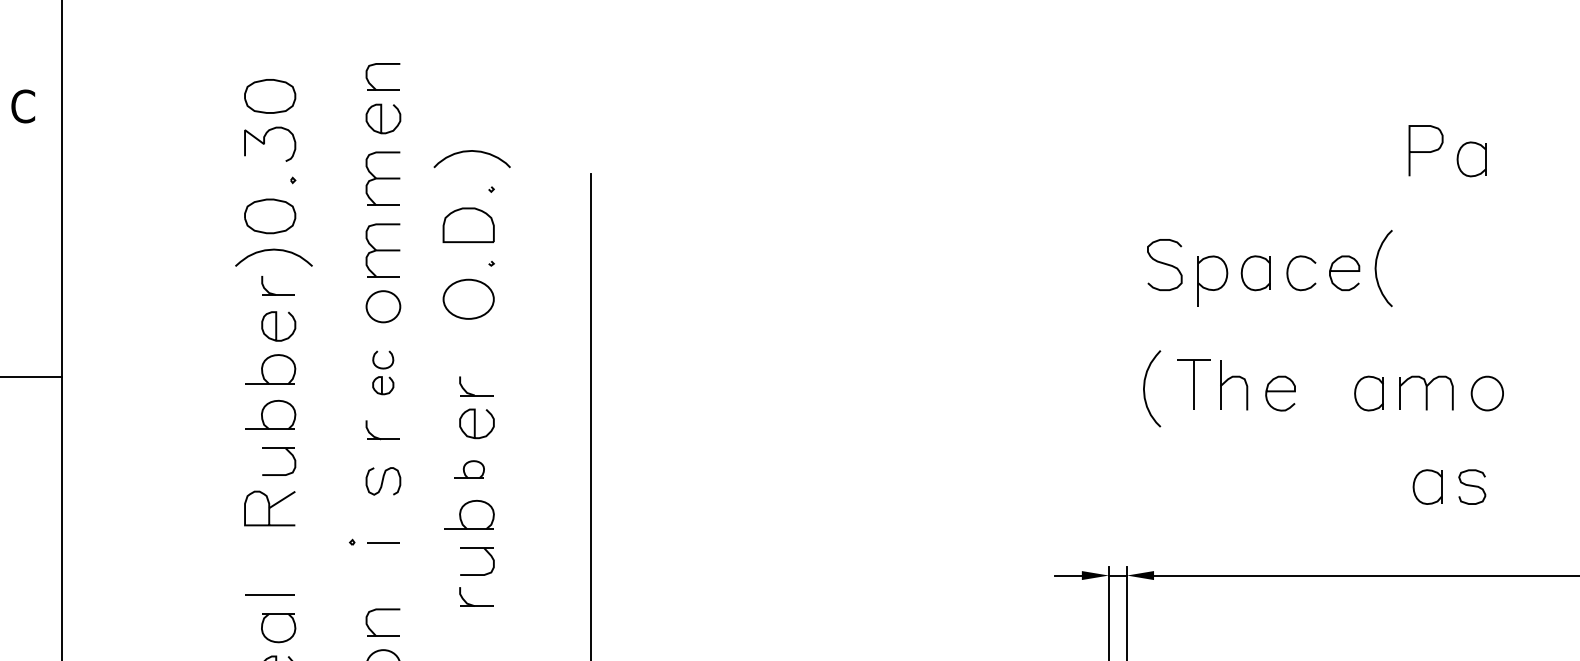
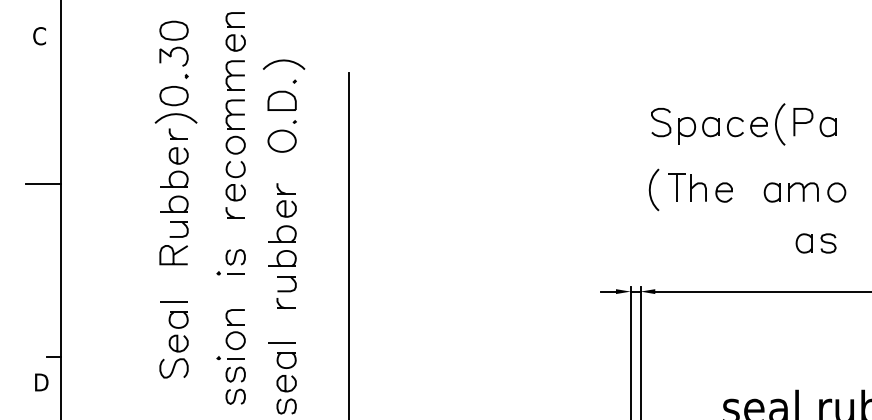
part: (1446, 151) -> (814, 122), moved
part: (383, 373) -> (235, 181), size x1.67
part: (469, 468) -> (282, 233), size x1.67
curve: (383, 481) -> (235, 257), moved

